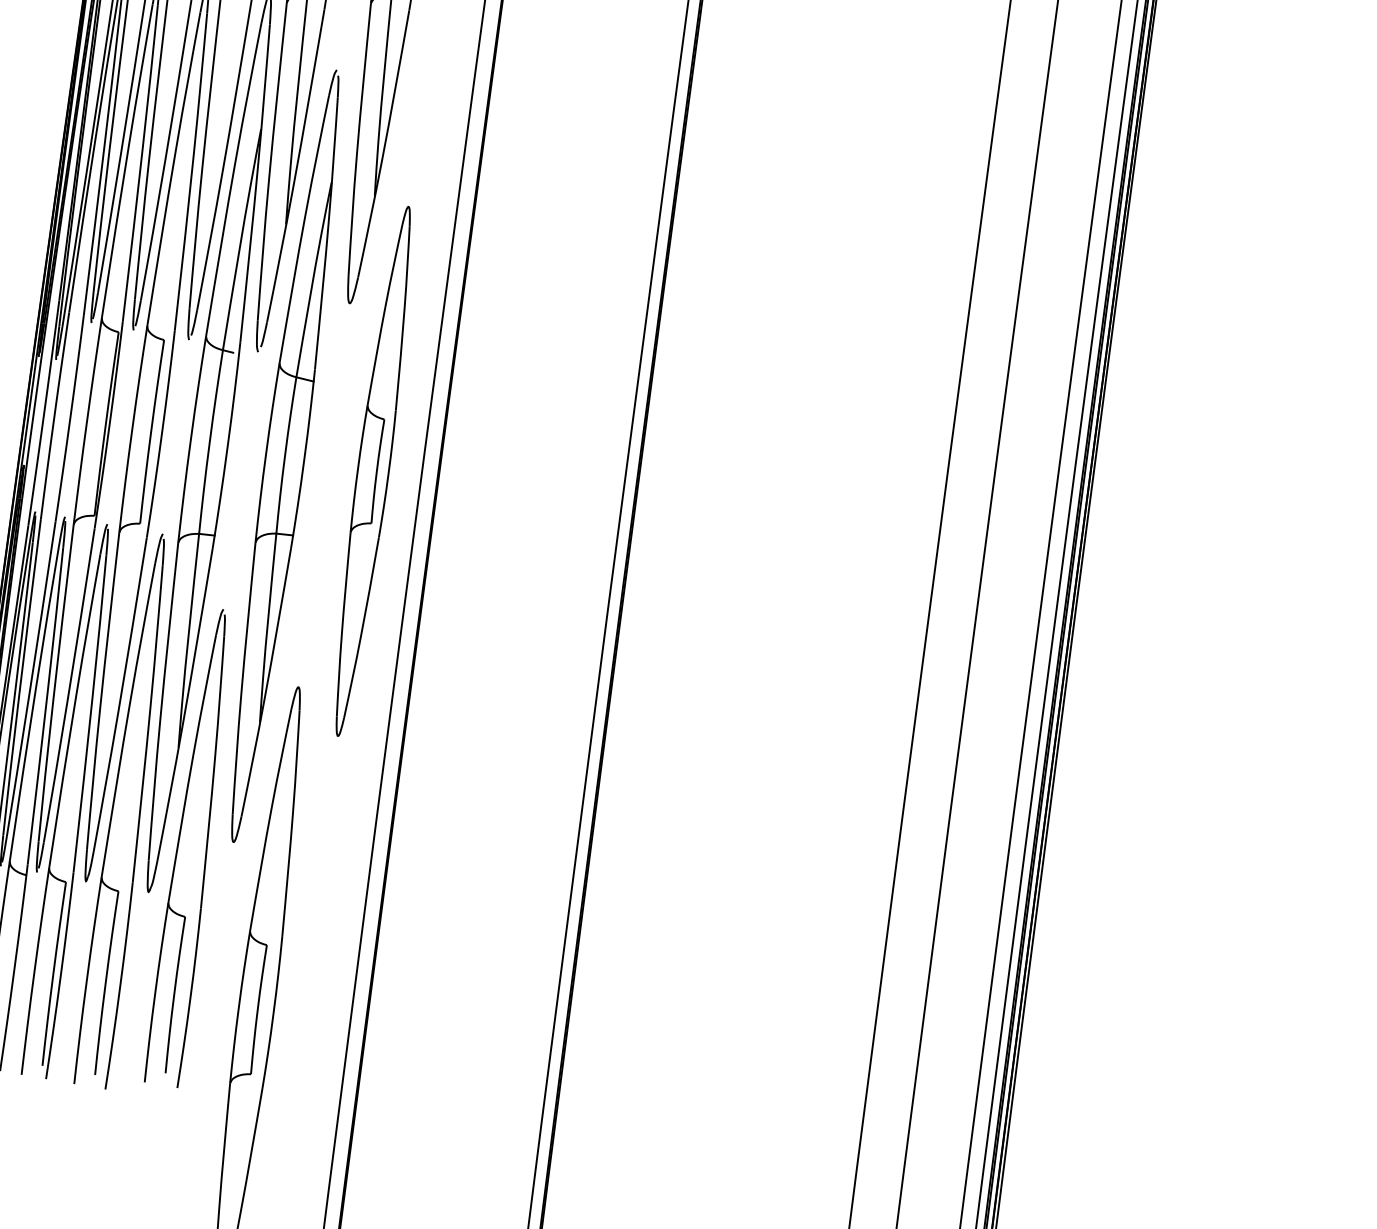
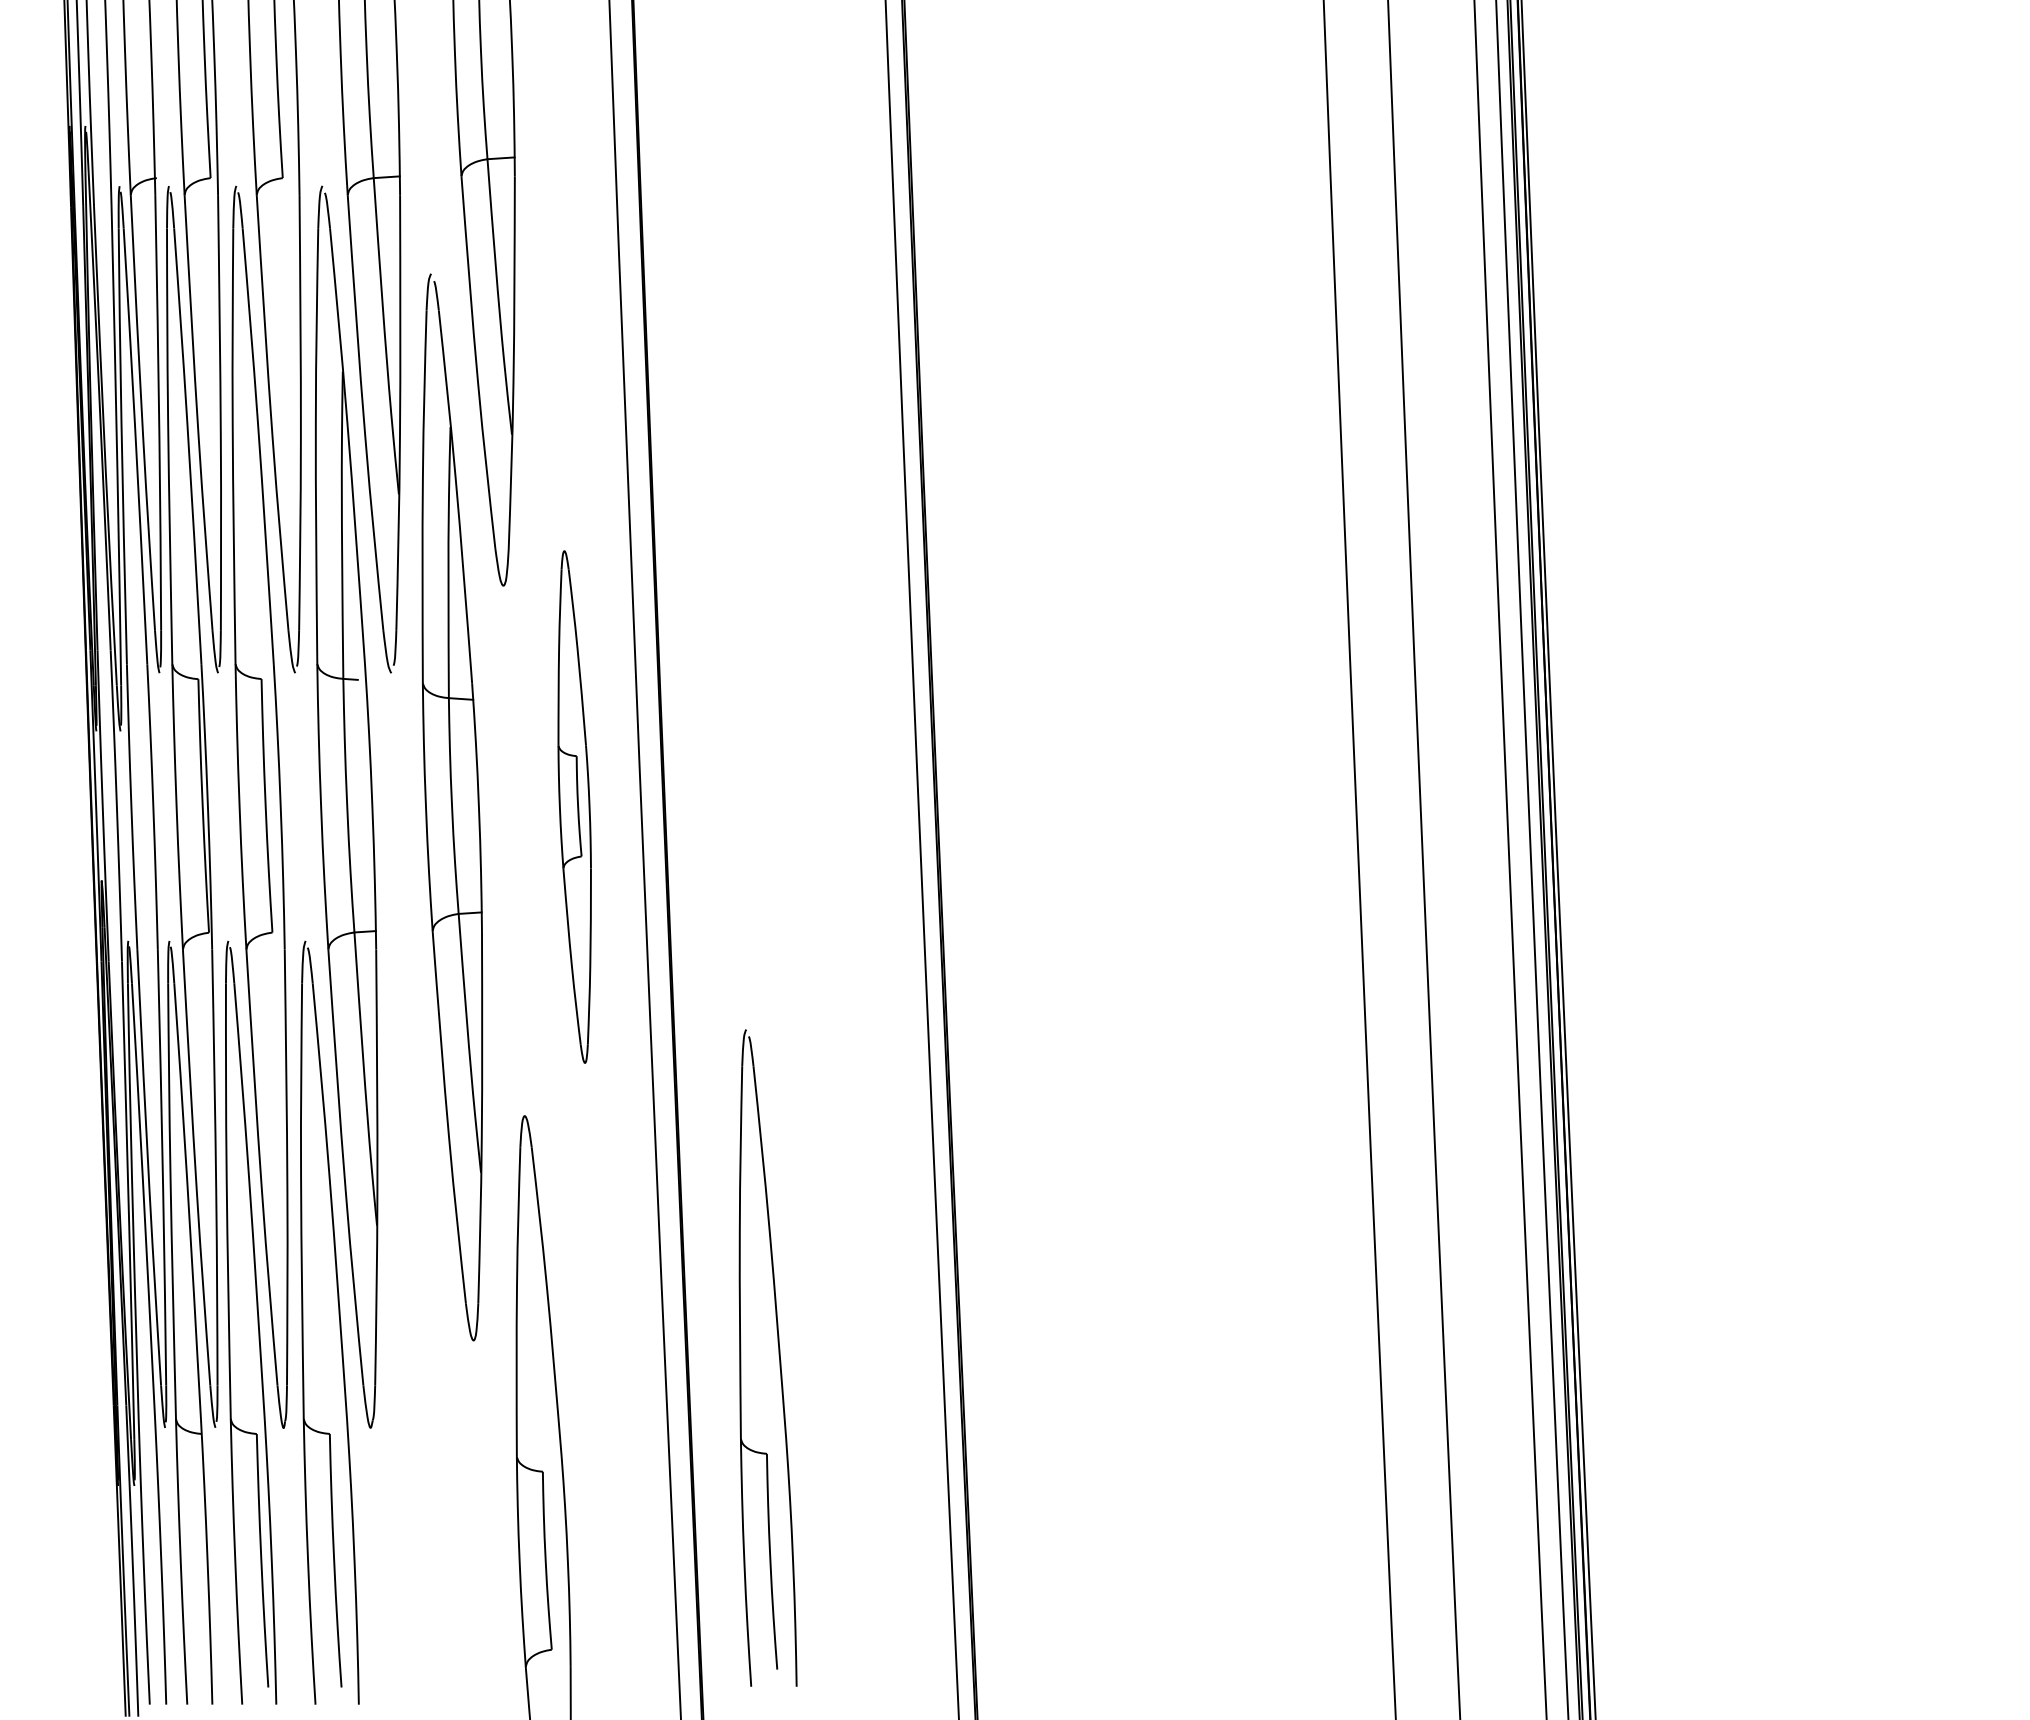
part: (373, 470) -> (574, 806), size x0.7
part: (205, 847) -> (778, 1355), moved

